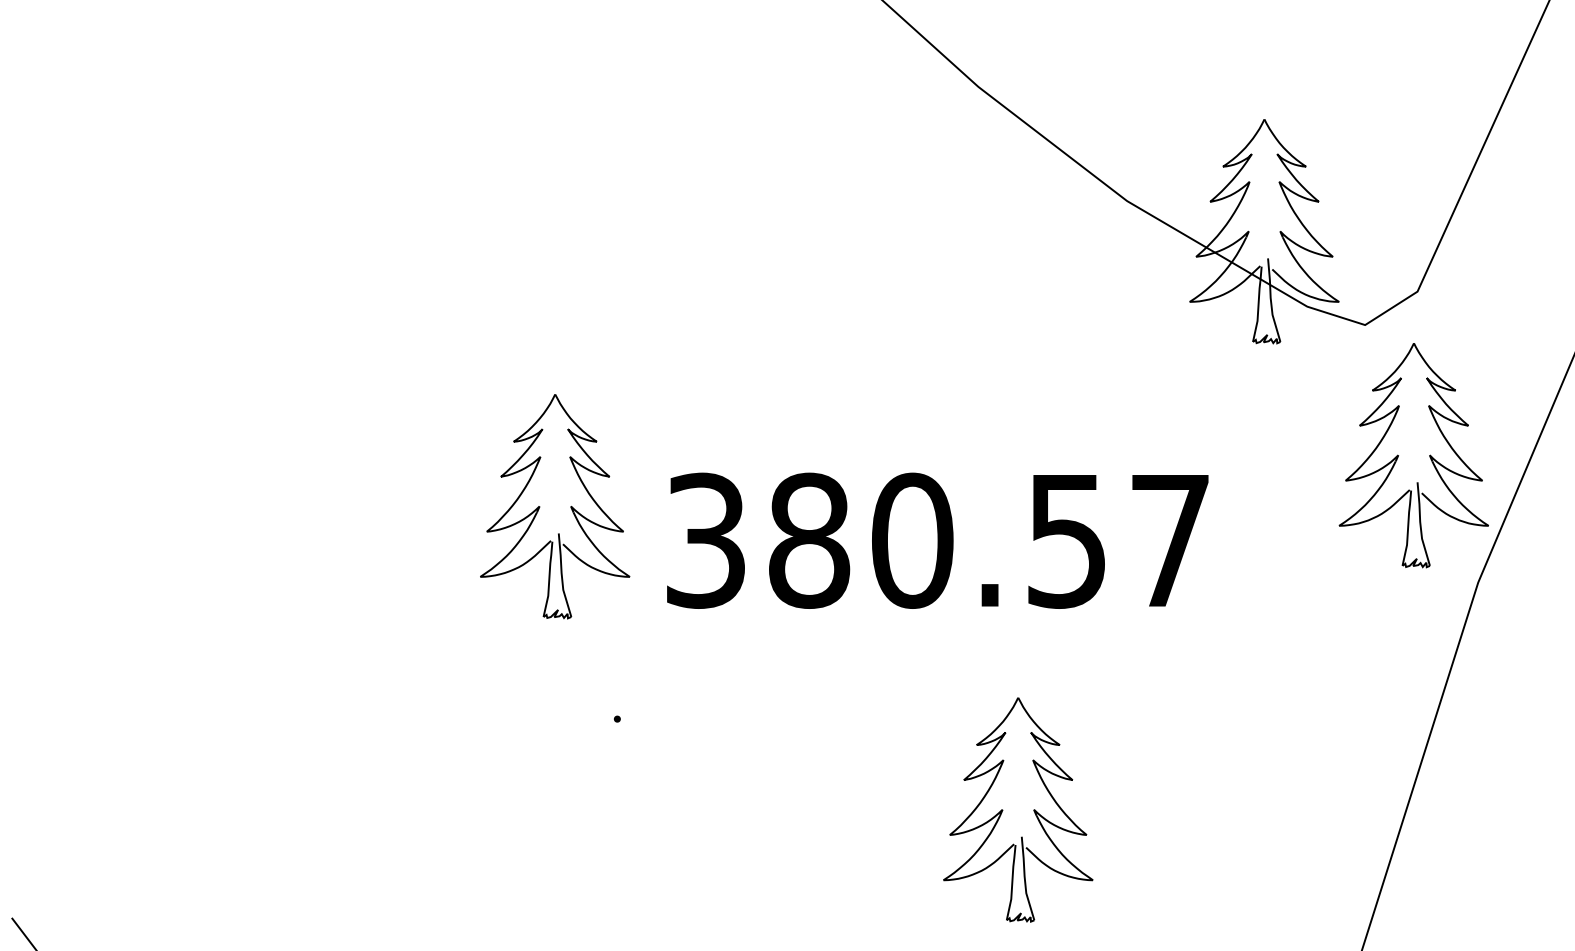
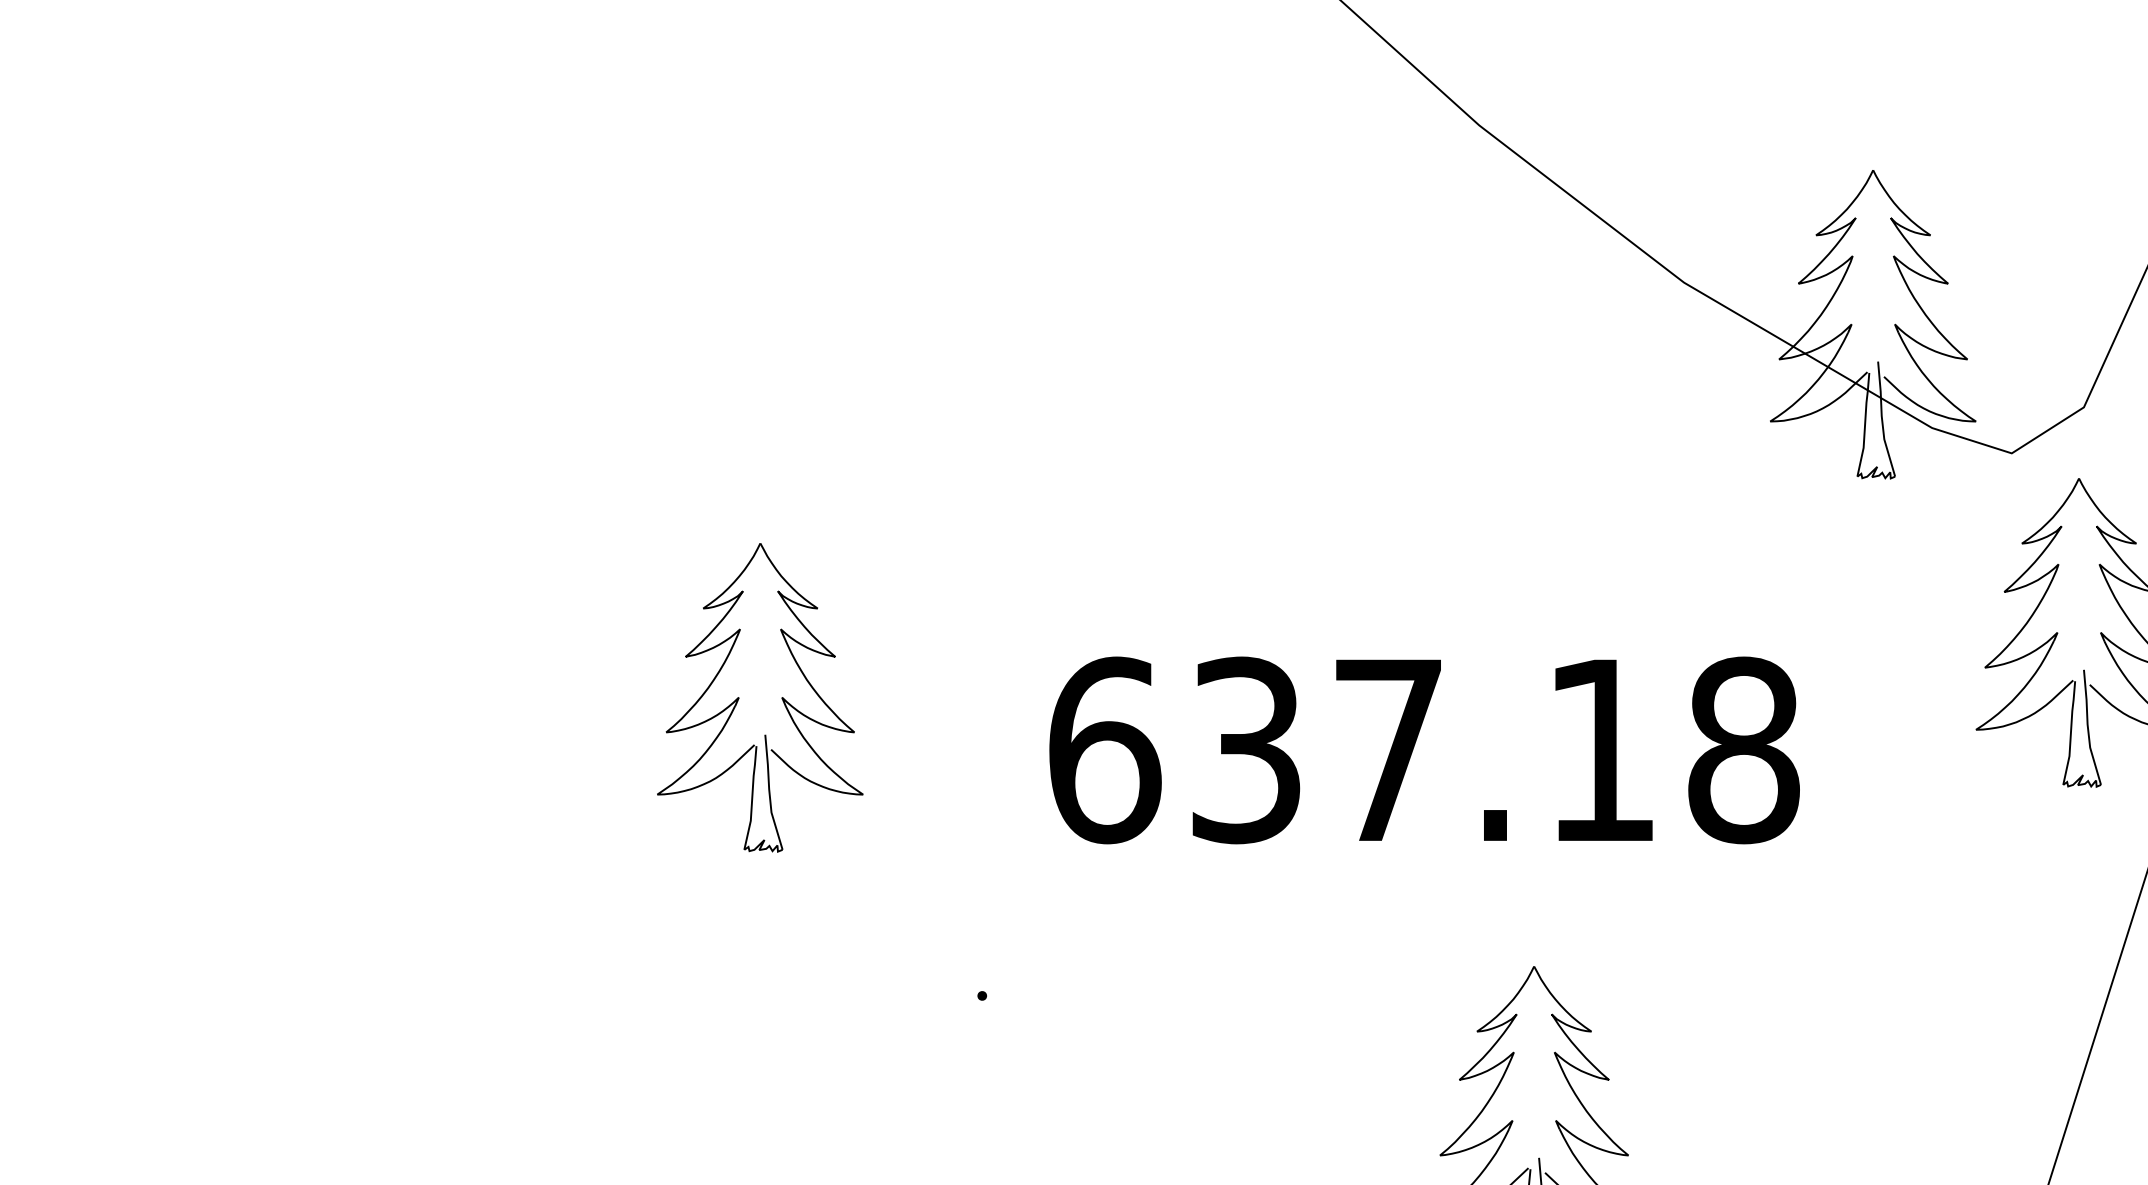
part: (540, 506) -> (740, 697), moved
text: (938, 540) -> (1424, 749), 380.57 -> 637.18

